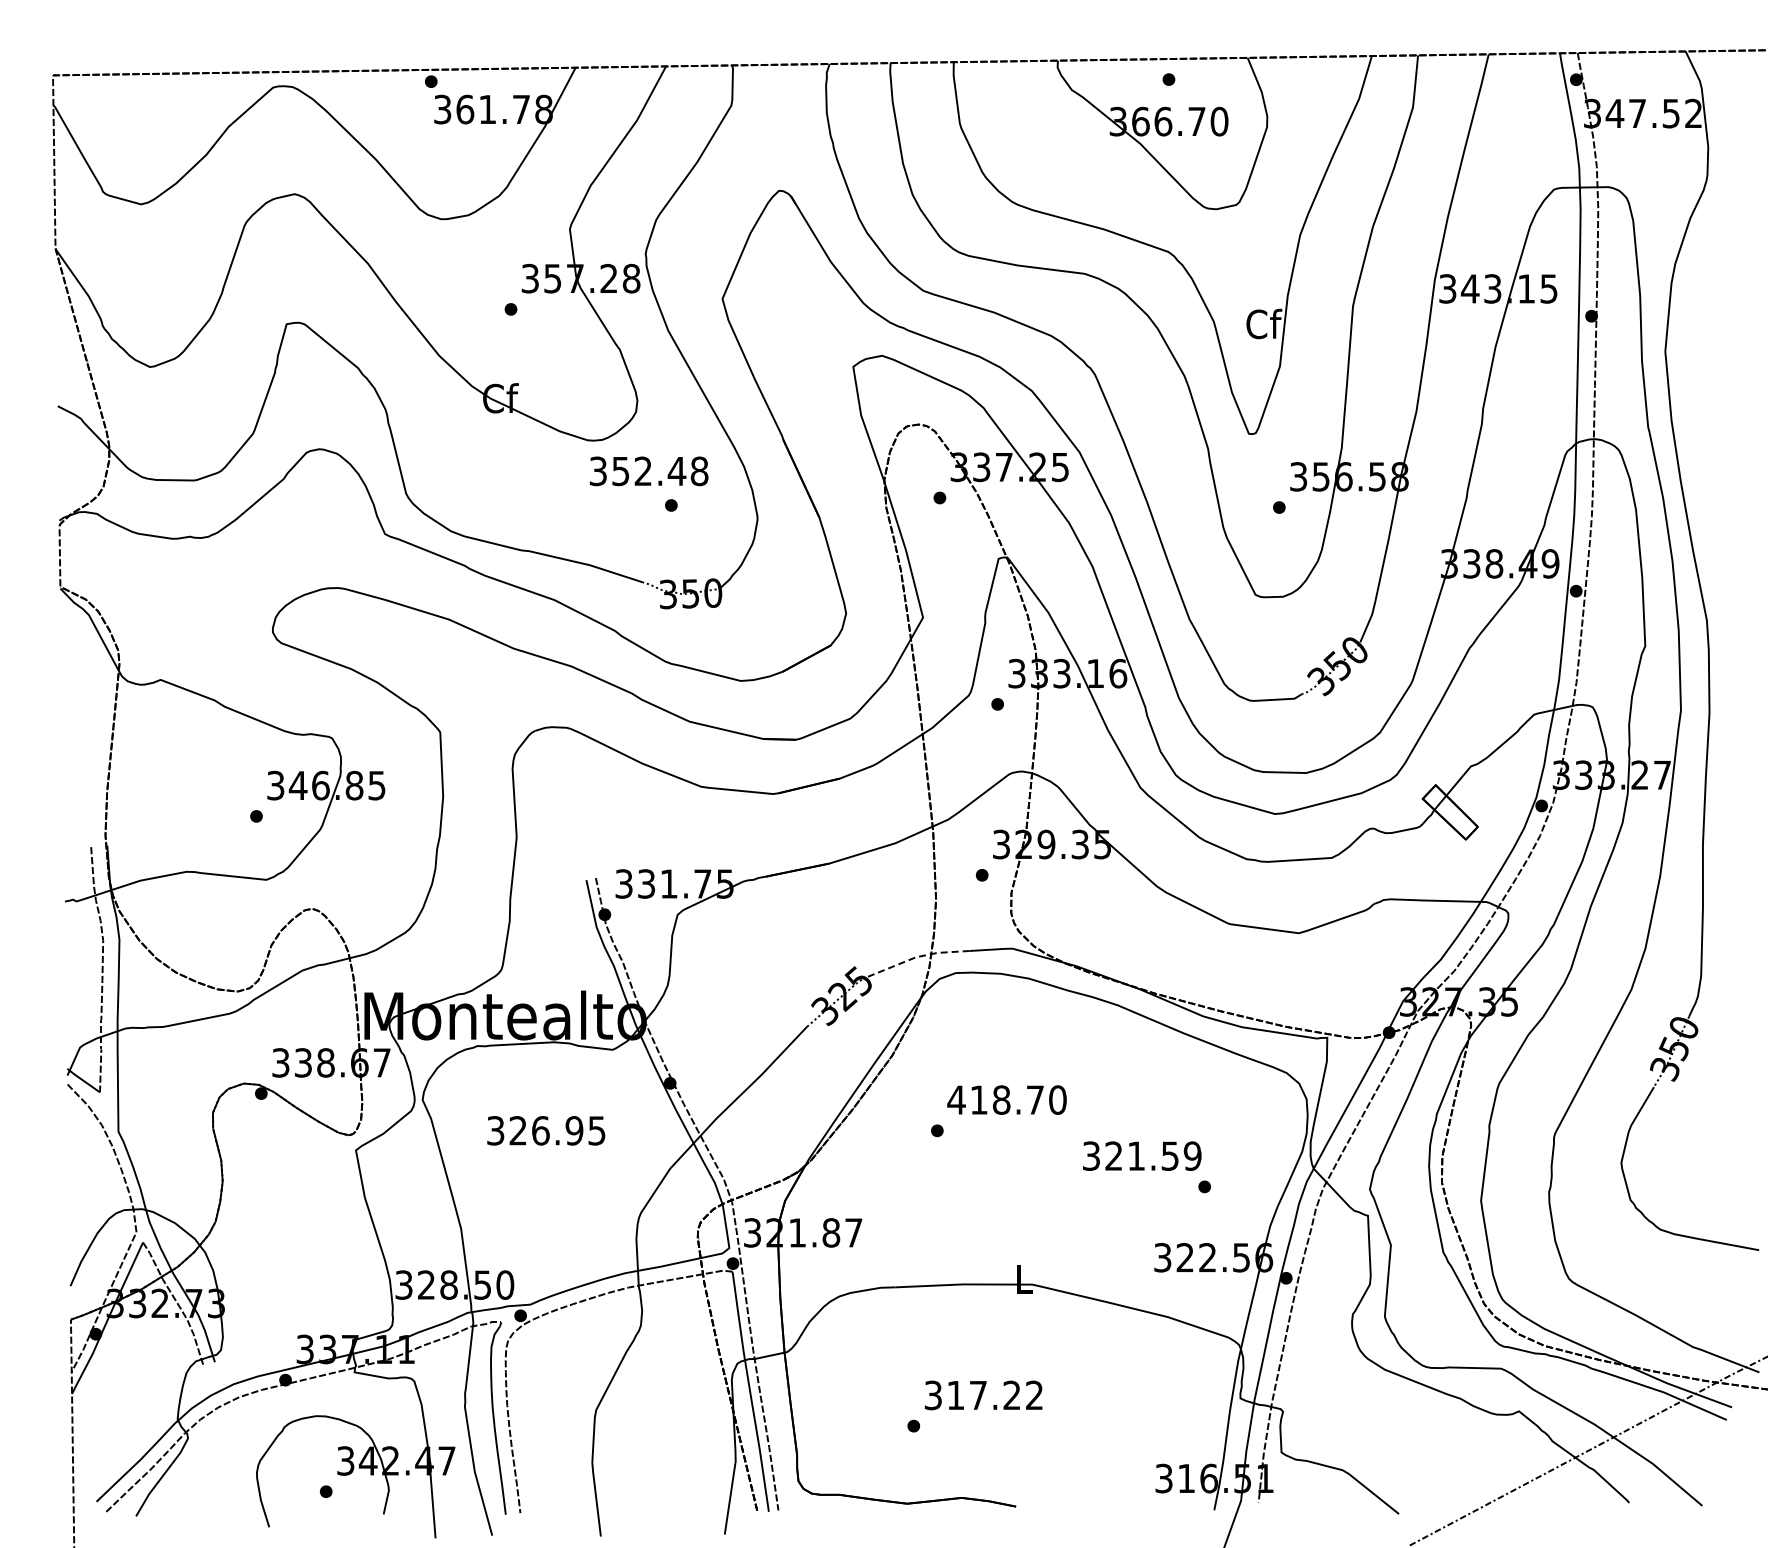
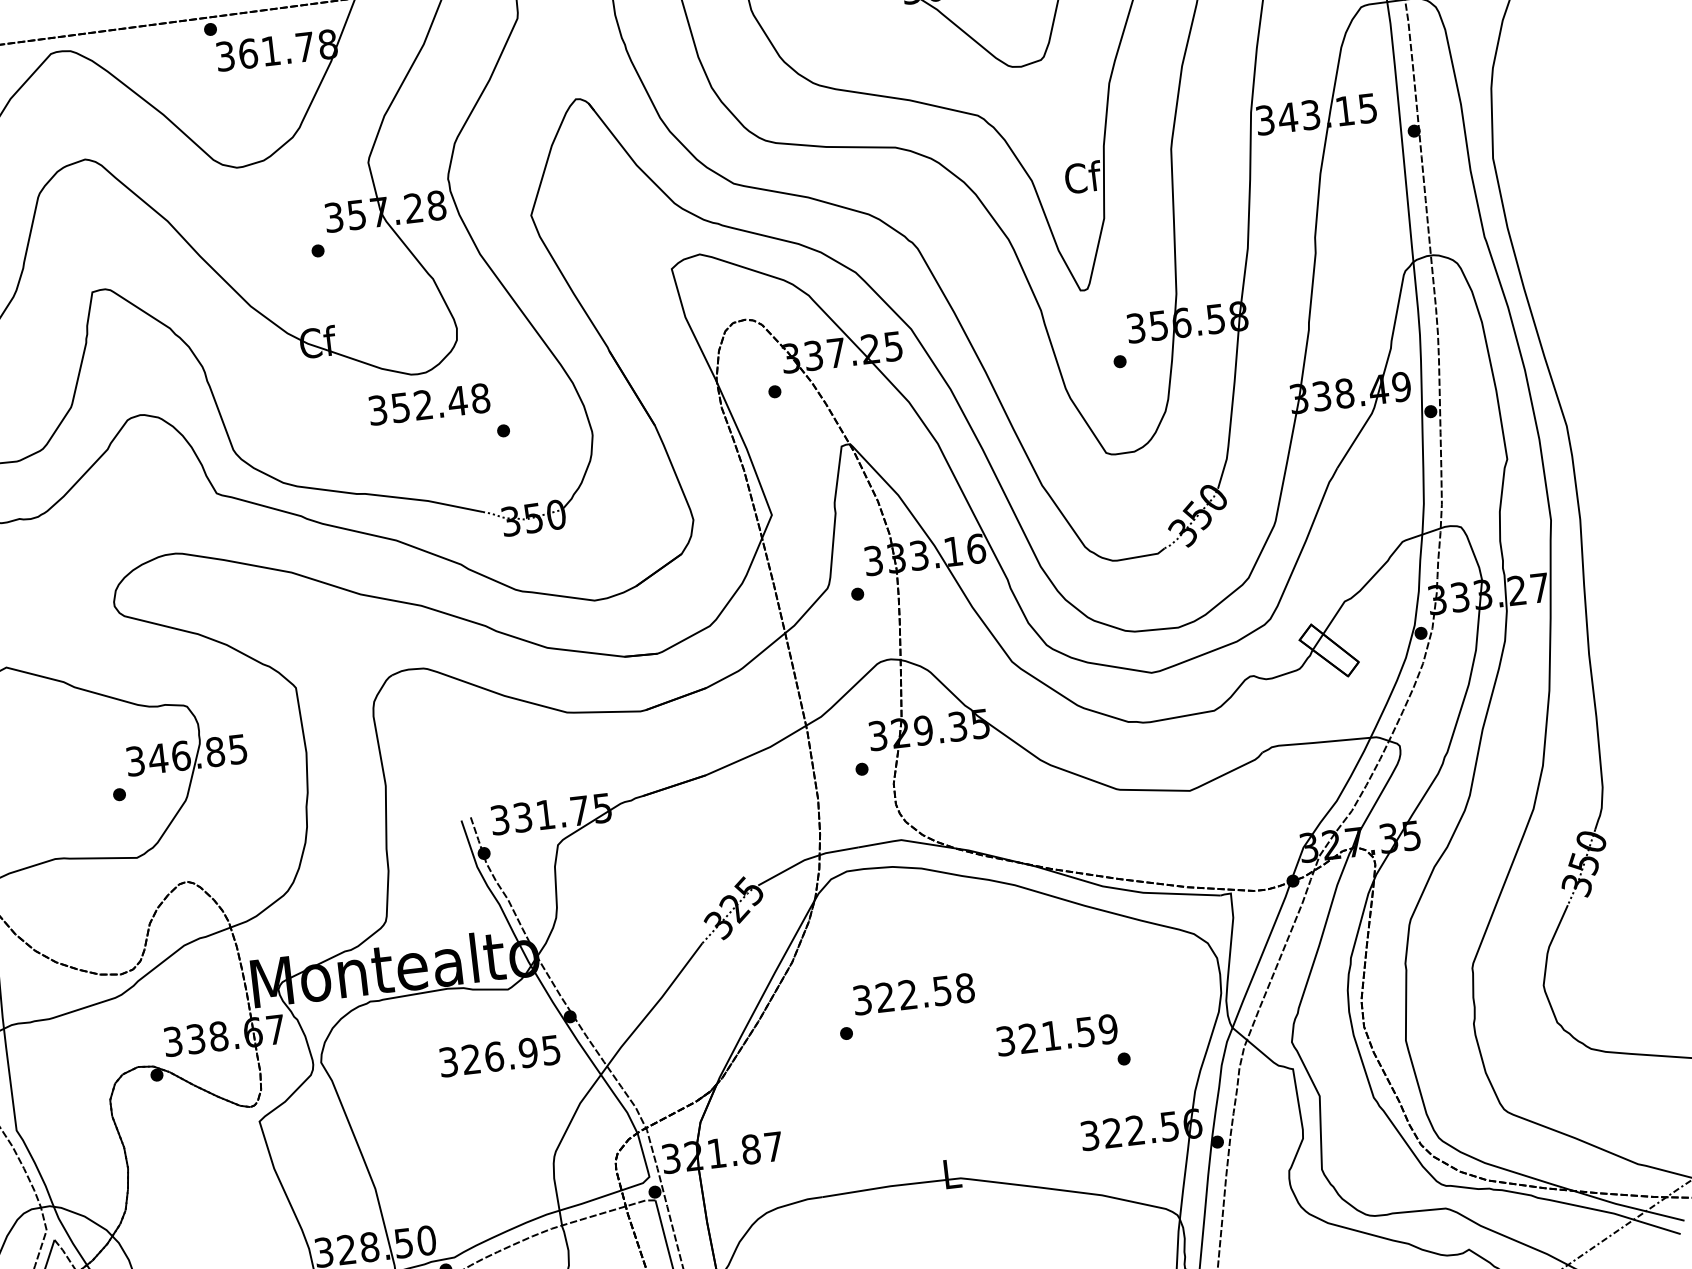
text: (648, 471) -> (428, 404), moved
line: (916, 957) -> (805, 860), dashed -> solid
text: (1006, 1099) -> (912, 993), 418.70 -> 322.58
text: (546, 1130) -> (500, 1055), moved

